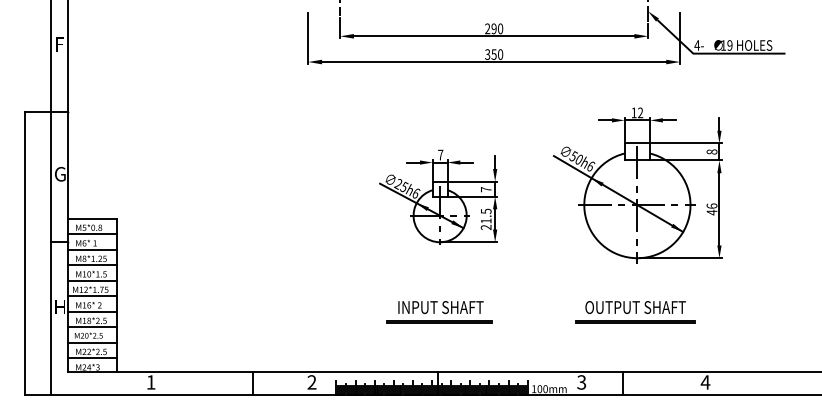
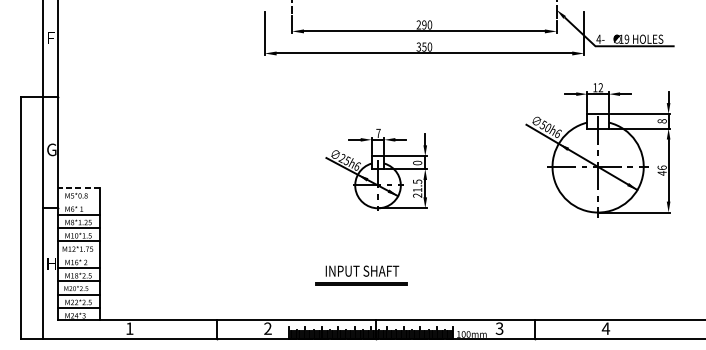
part: (637, 185) -> (598, 150), moved
text: (485, 189) -> (416, 162), 7 -> 0
line: (91, 218) -> (78, 187), solid -> dashed
line: (92, 234) -> (79, 201), removed
line: (92, 296) -> (79, 254), removed
part: (439, 312) -> (361, 275), moved
part: (635, 312) -> (545, 268), removed

